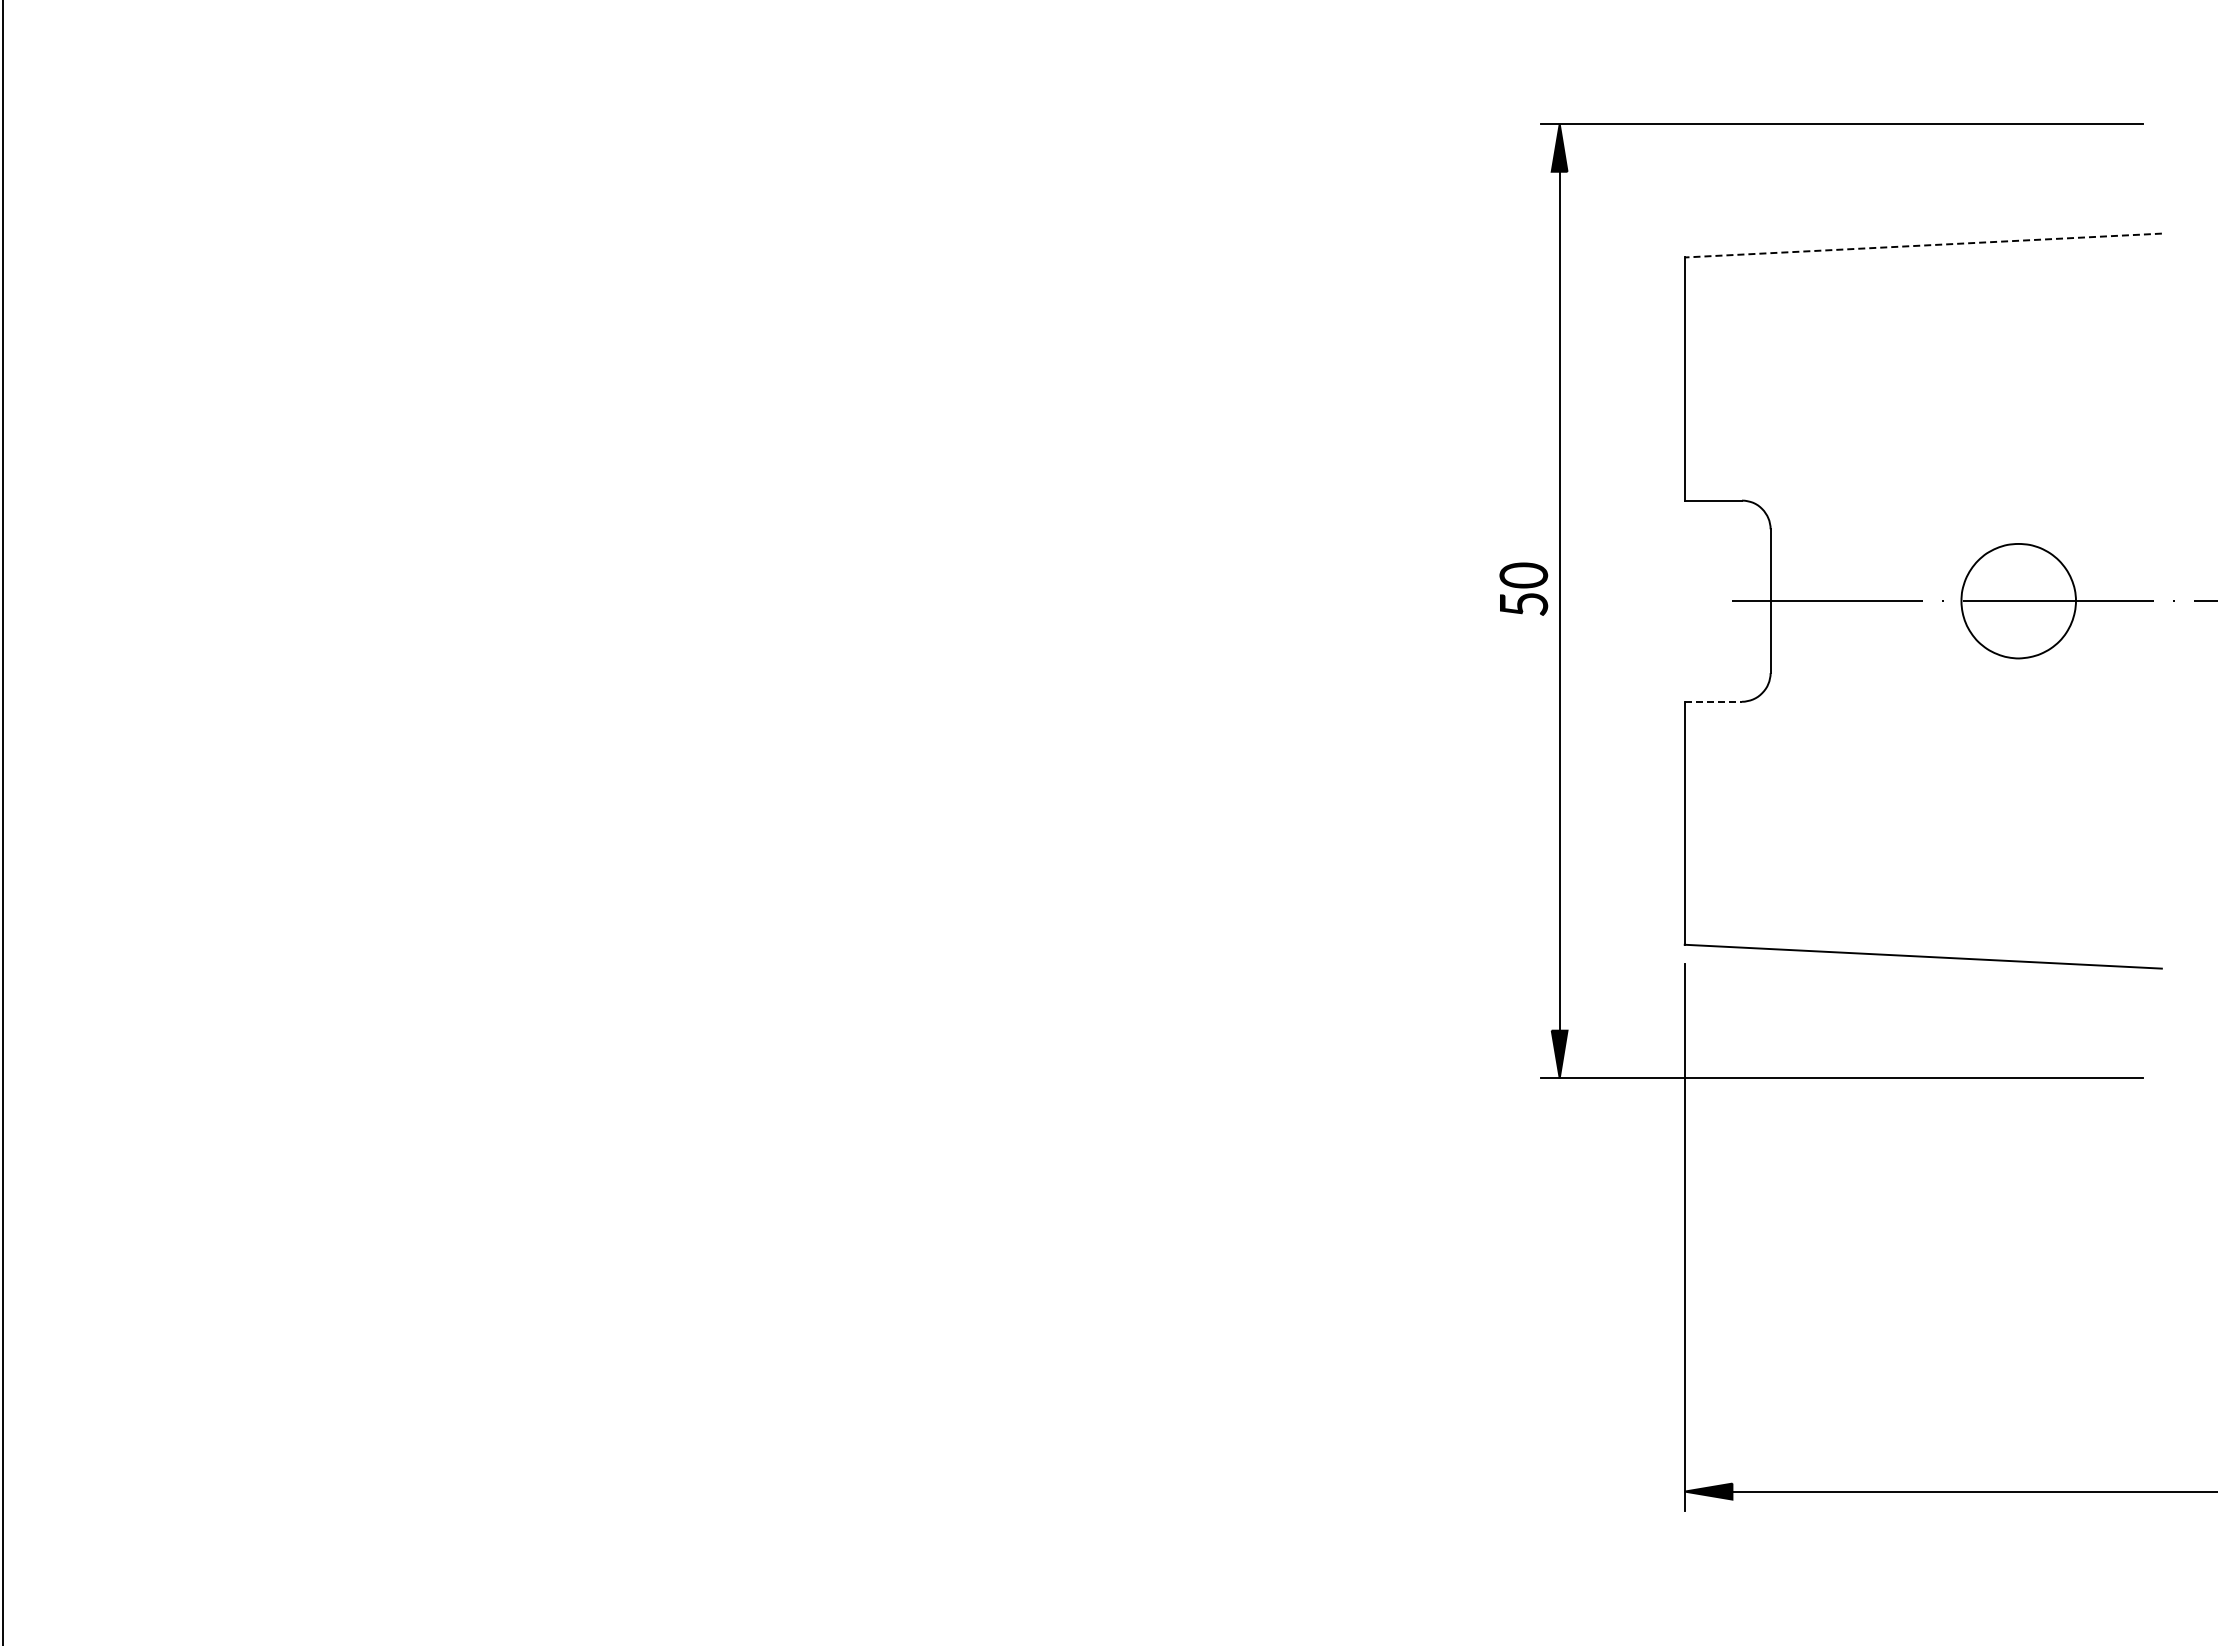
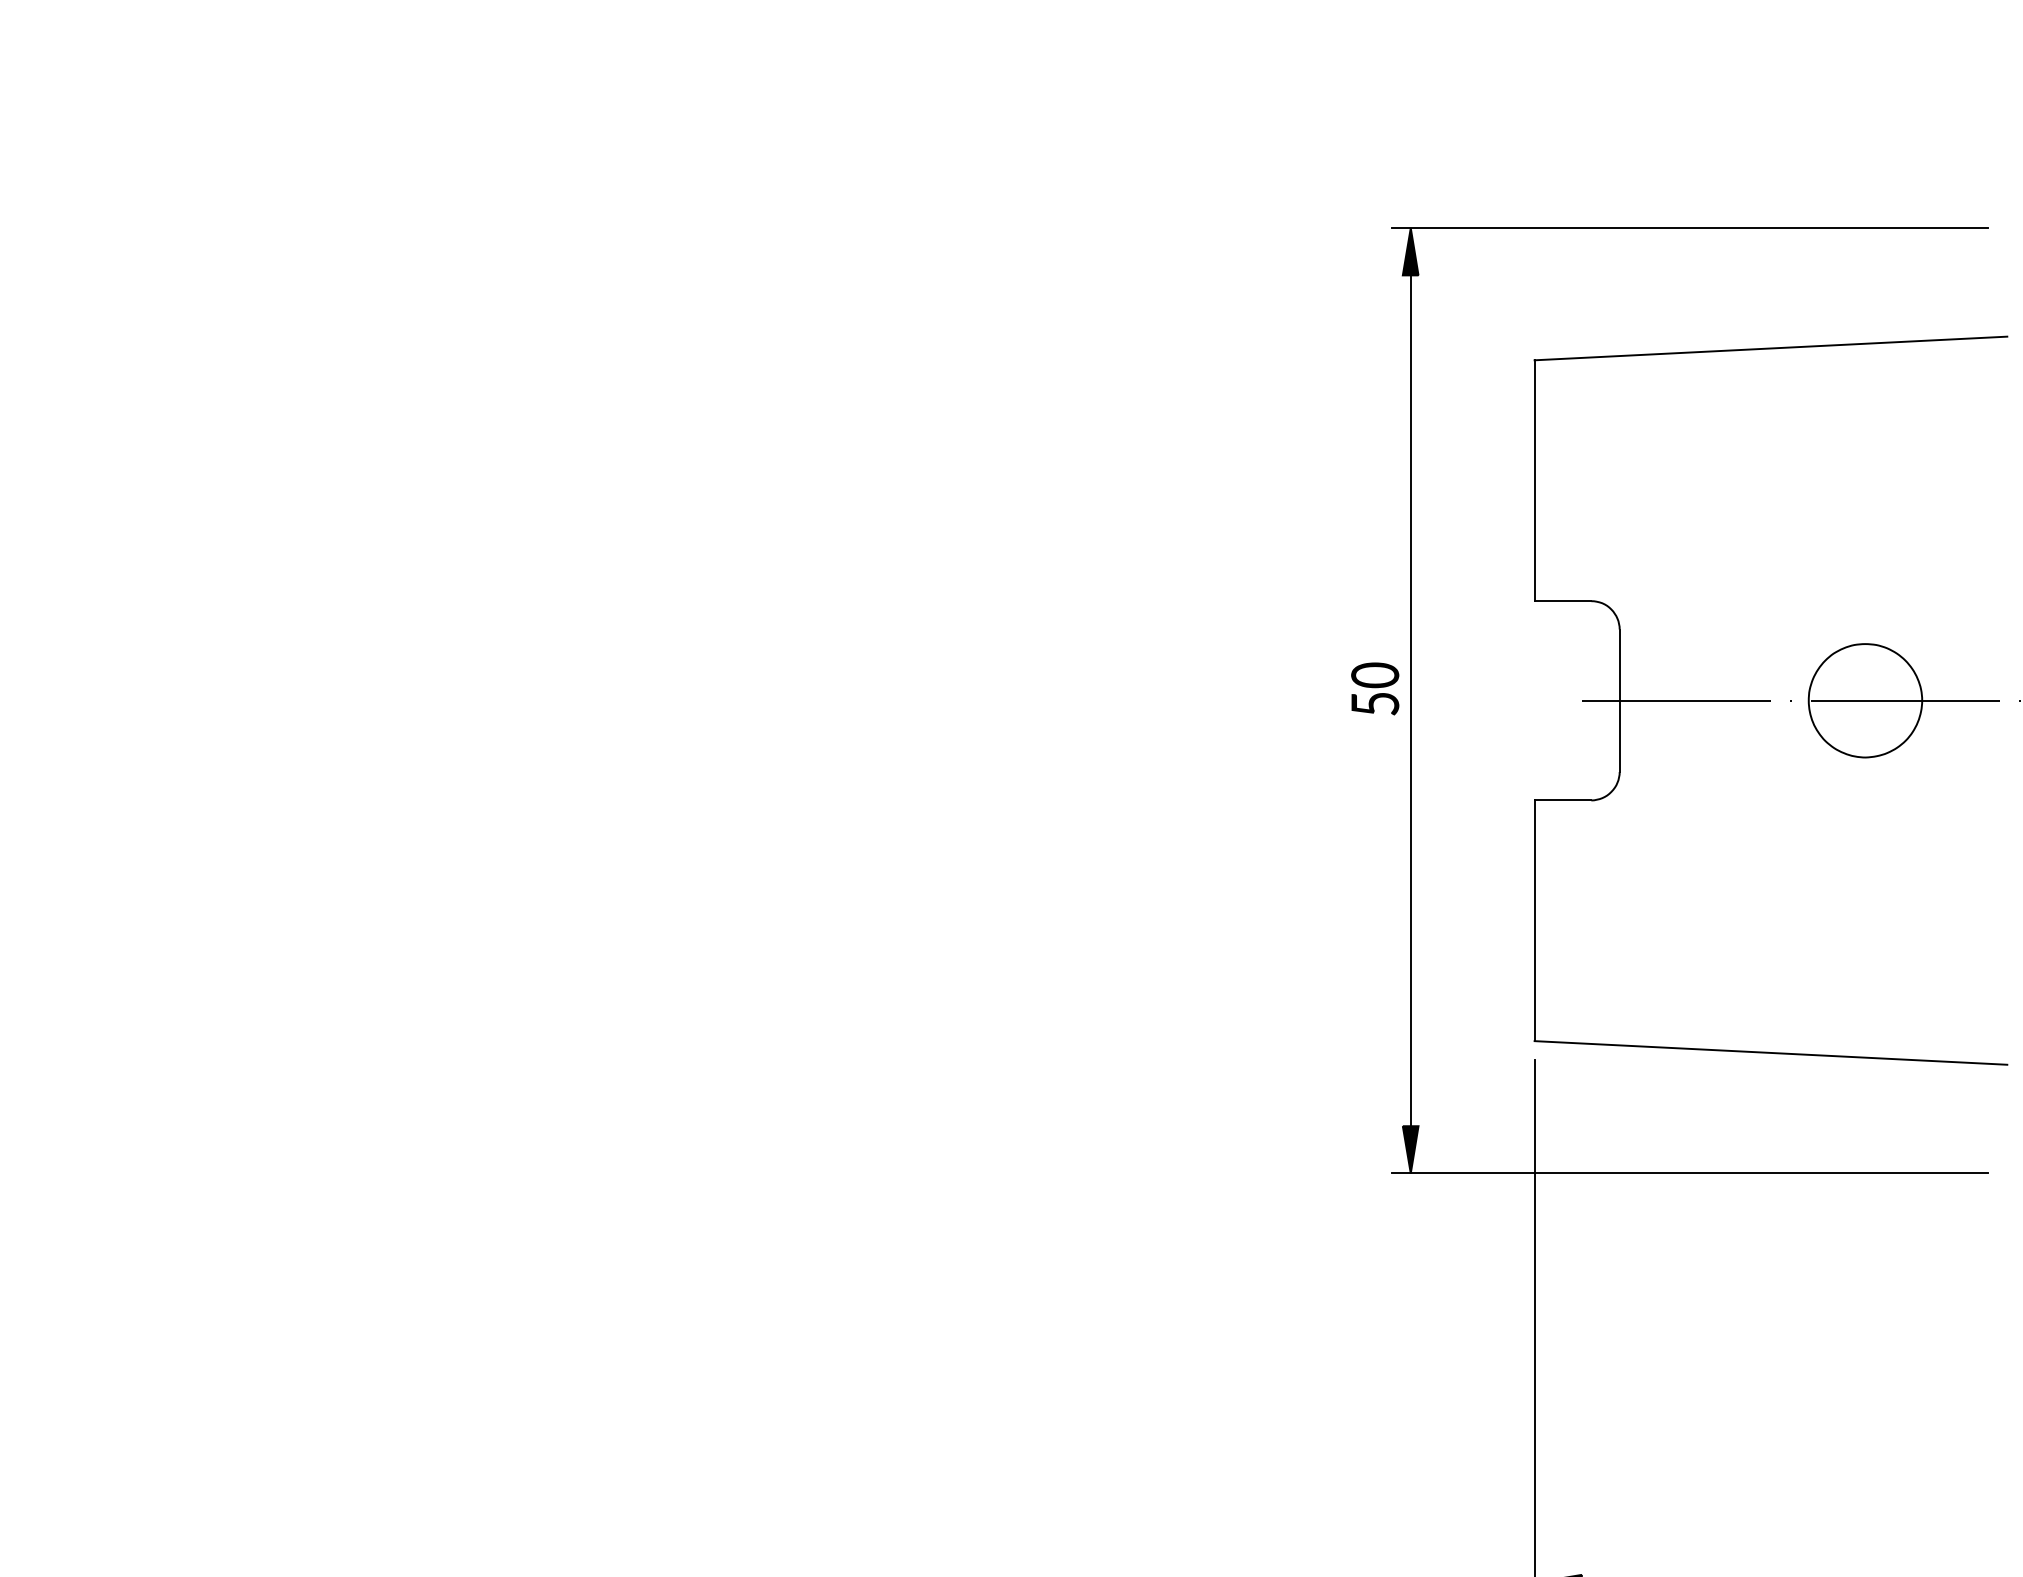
line: (1923, 245) -> (1771, 348), dashed -> solid
line: (1713, 701) -> (1563, 800), dashed -> solid

